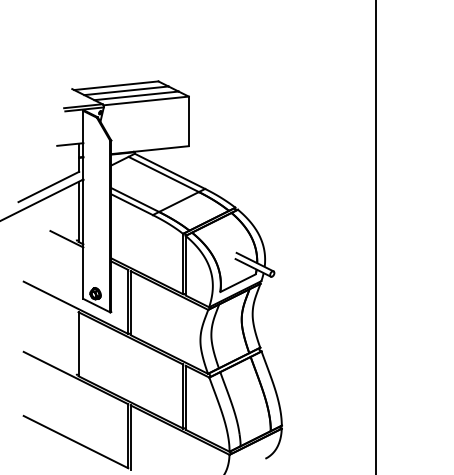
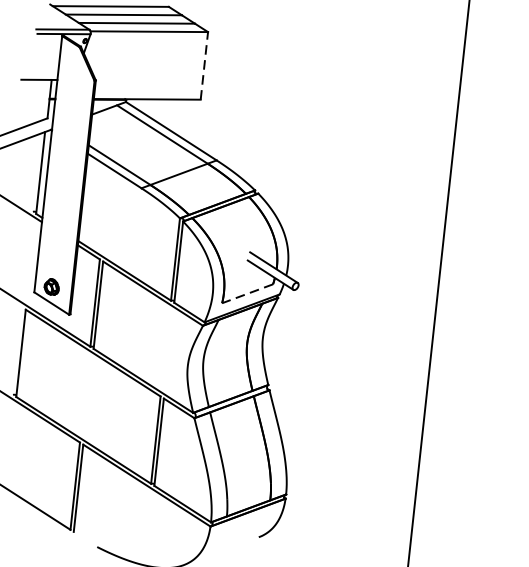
line: (188, 121) -> (203, 65), solid -> dashed
line: (238, 283) -> (248, 294), solid -> dashed

